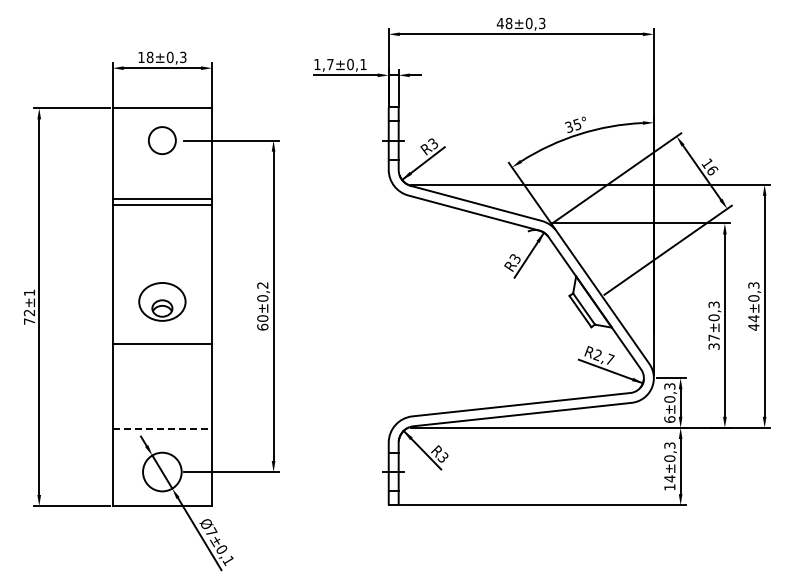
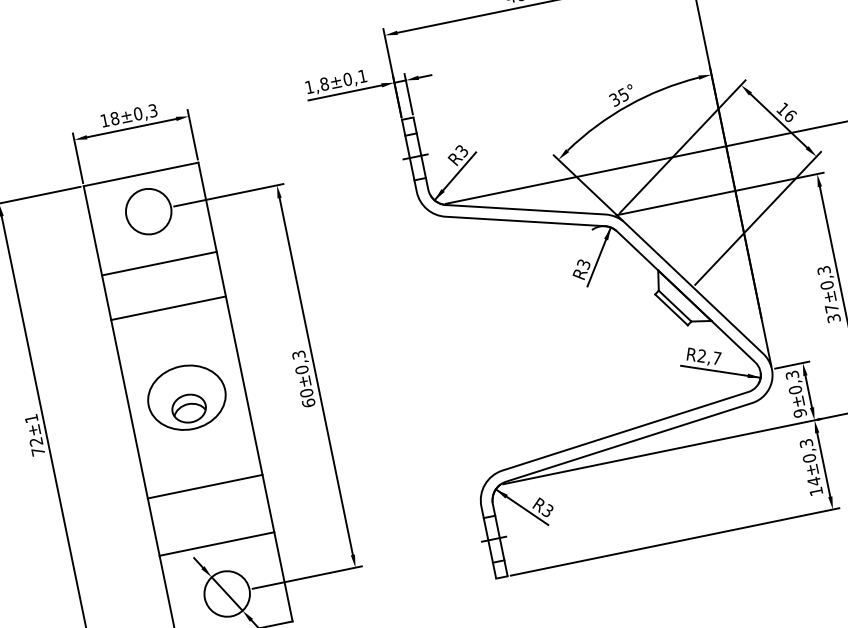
text: (330, 64) -> (324, 84), 1,7±0,1 -> 1,8±0,1
circle: (162, 140) -> (148, 211), size x1.43
line: (162, 199) -> (168, 308), moved
line: (162, 204) -> (159, 263), moved
text: (263, 285) -> (299, 354), 60±0,2 -> 60±0,3
part: (162, 301) -> (186, 397), size x1.43
line: (162, 344) -> (205, 487), moved
text: (669, 419) -> (799, 413), 6±0,3 -> 9±0,3
line: (162, 428) -> (217, 543), dashed -> solid

